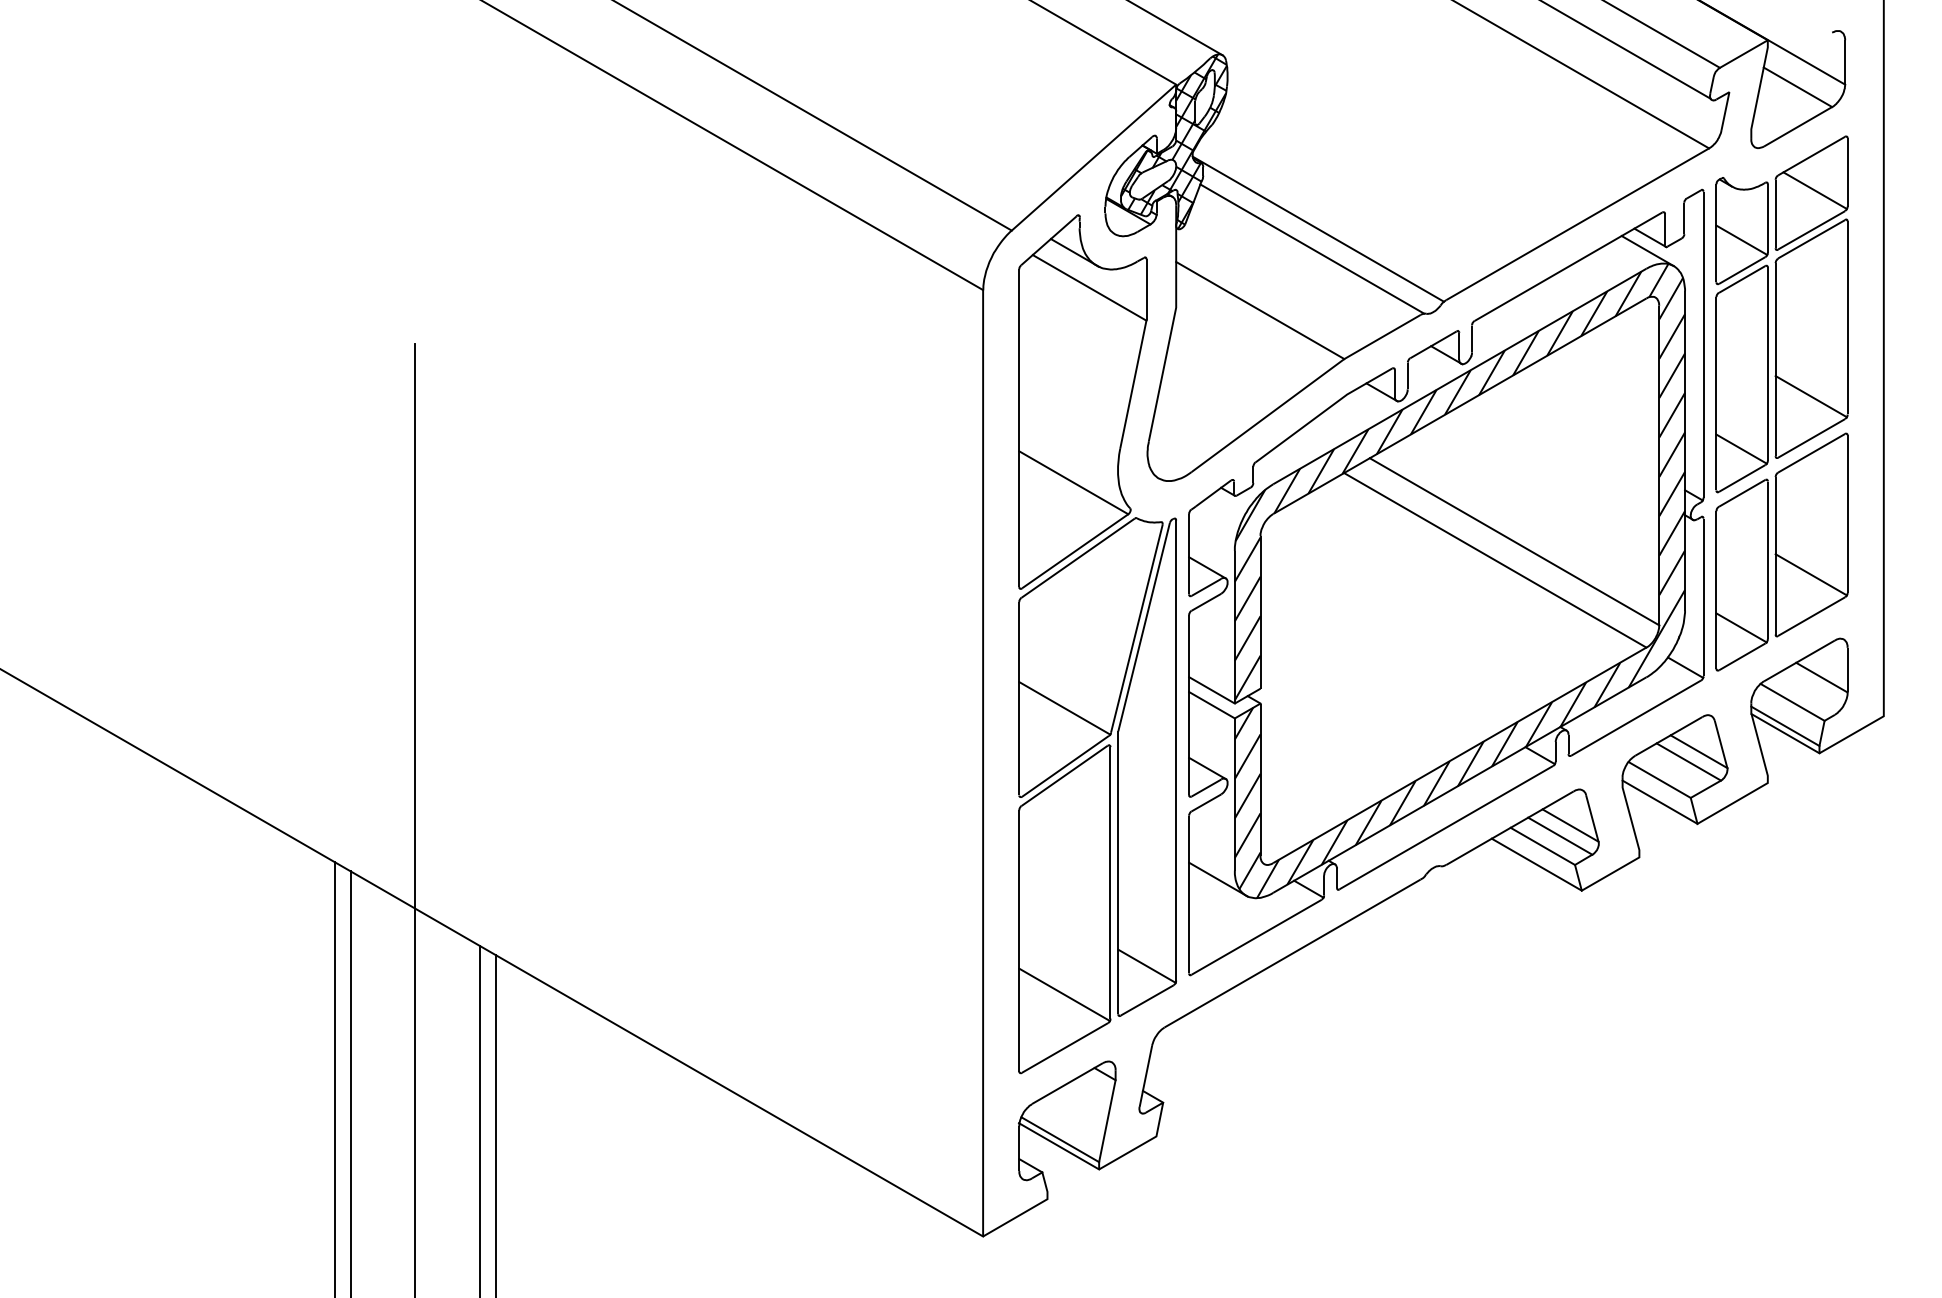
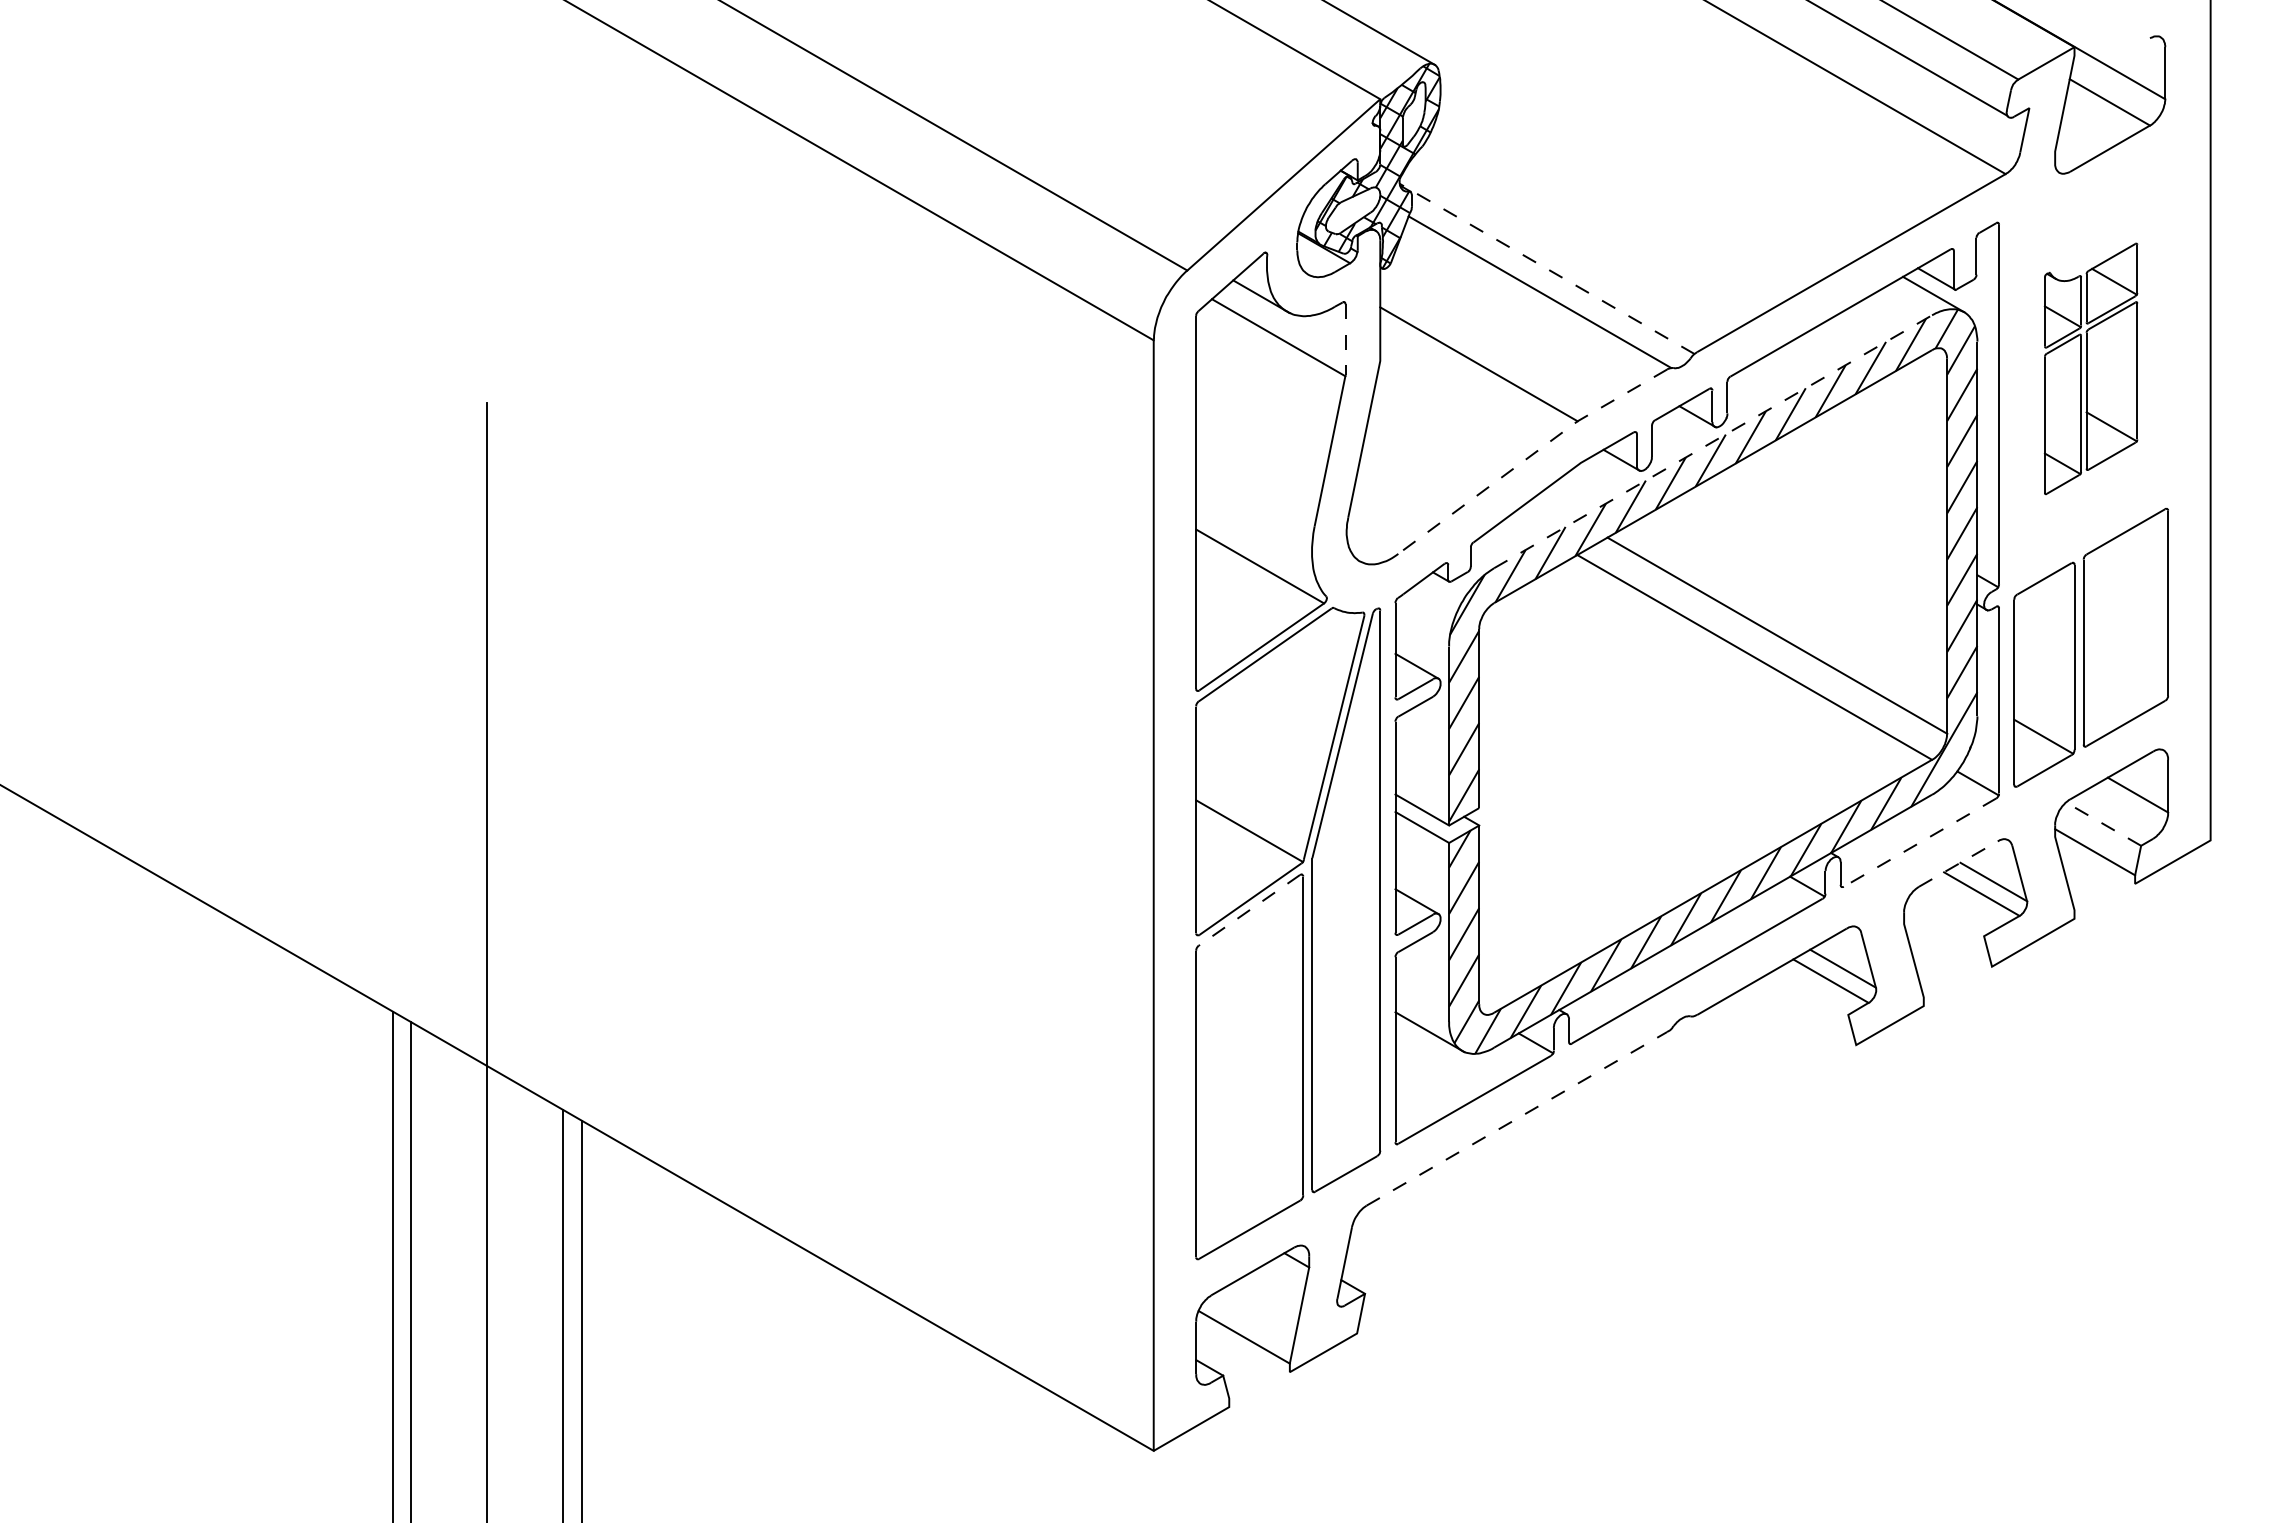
line: (1317, 228) -> (1546, 268), solid -> dashed
line: (1146, 289) -> (1345, 339), solid -> dashed
part: (1781, 314) -> (2090, 368), size x0.6
line: (1460, 376) -> (1713, 441), solid -> dashed
line: (1303, 389) -> (1529, 456), solid -> dashed
line: (1811, 574) -> (2125, 674), removed
line: (1792, 701) -> (2103, 823), solid -> dashed
line: (1635, 718) -> (1919, 842), solid -> dashed
line: (1785, 733) -> (2095, 860), removed
line: (1668, 735) -> (1958, 863), solid -> dashed
line: (1064, 775) -> (1249, 910), solid -> dashed
line: (1659, 780) -> (1947, 915), removed
line: (1660, 801) -> (1948, 940), removed
line: (1542, 845) -> (1810, 992), removed
line: (1536, 864) -> (1803, 1014), removed
line: (1292, 953) -> (1516, 1118), solid -> dashed
line: (1146, 966) -> (1345, 1133), removed
line: (1064, 994) -> (1249, 1167), removed
line: (1058, 1145) -> (1242, 1344), removed

